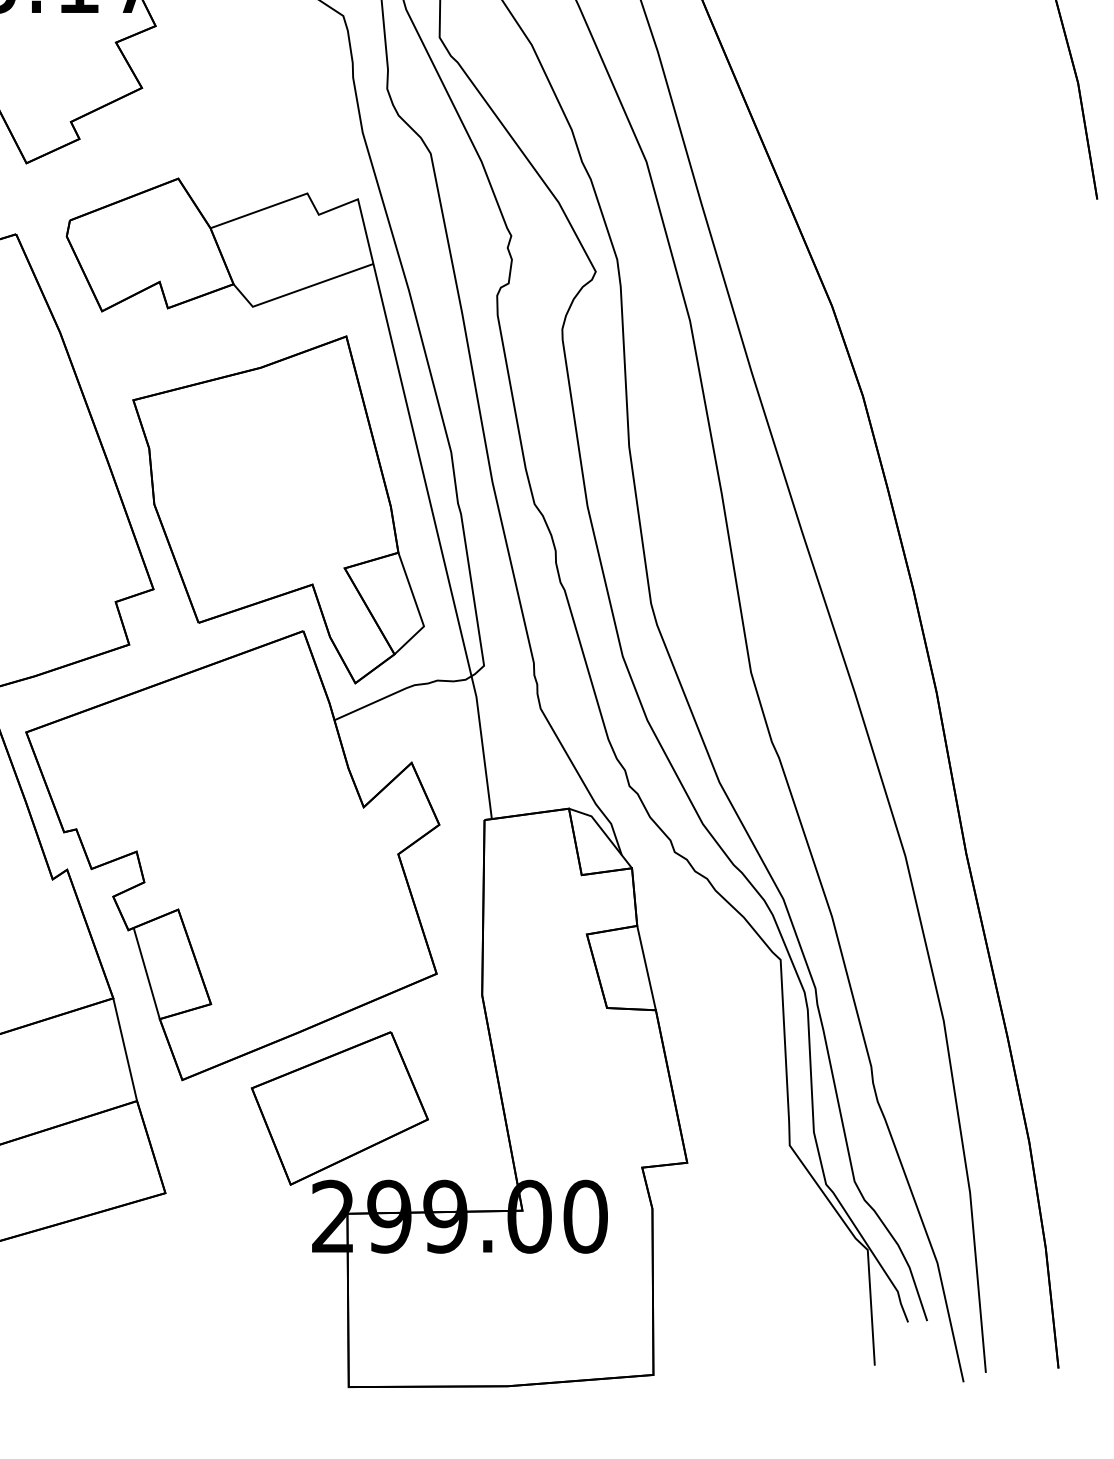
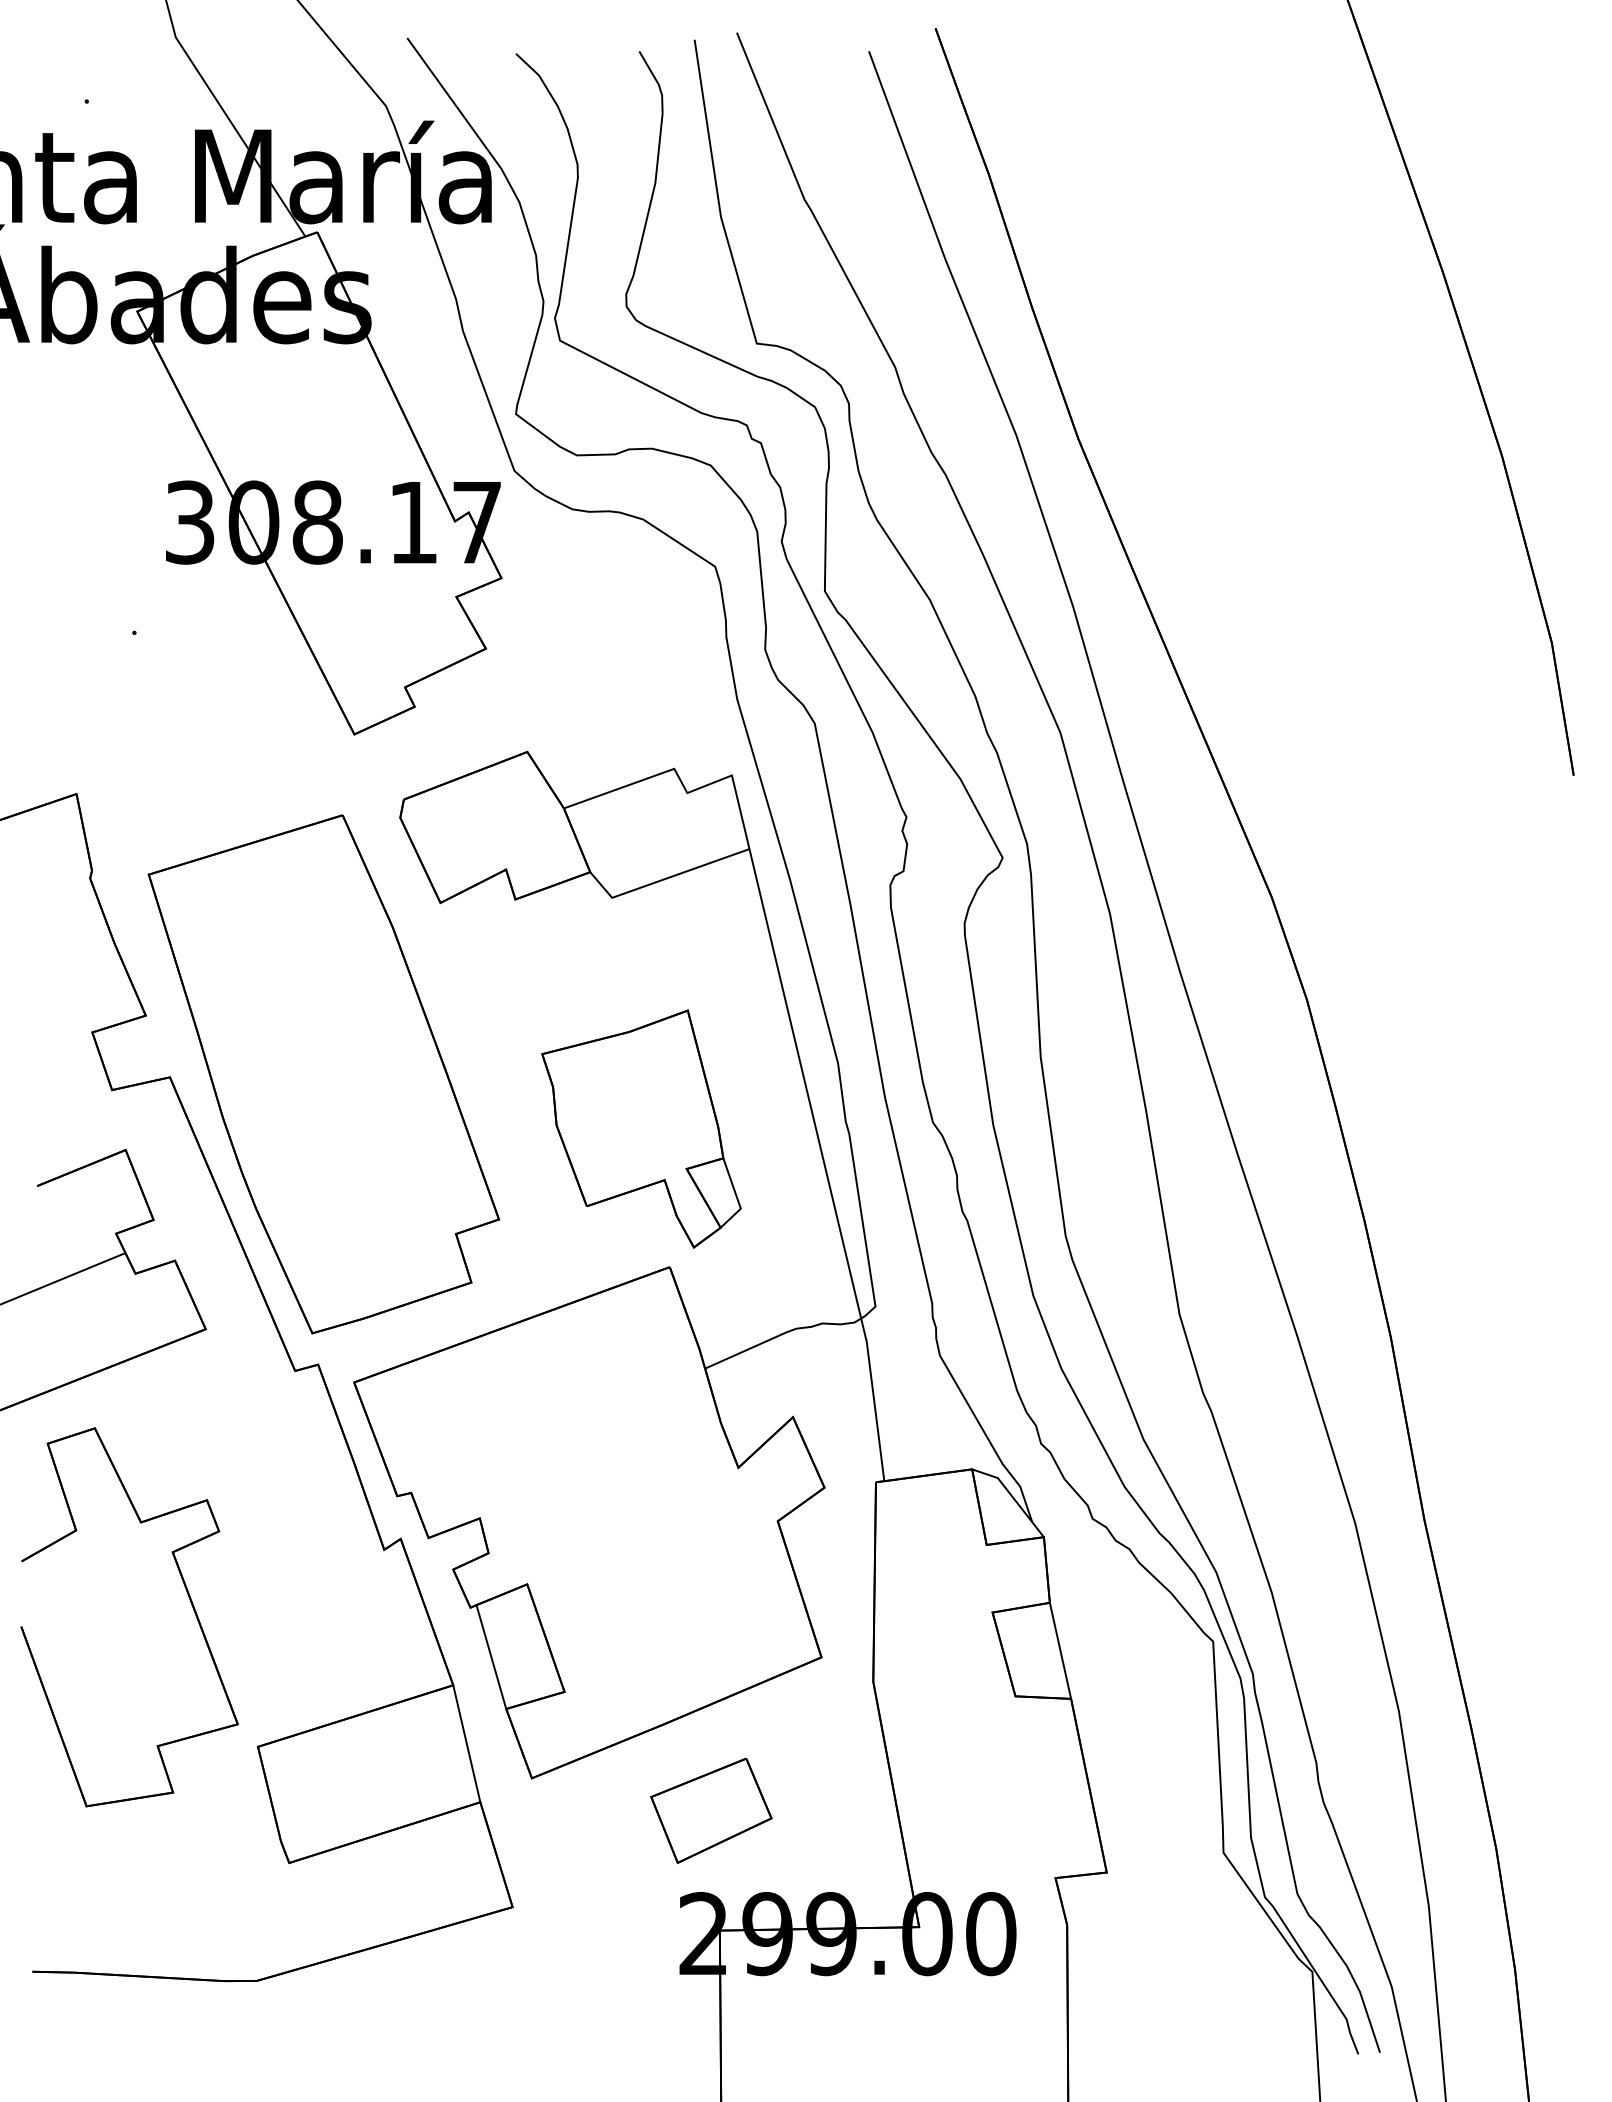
part: (278, 509) -> (641, 1128), size x0.6
part: (340, 1108) -> (711, 1810), size x0.6

